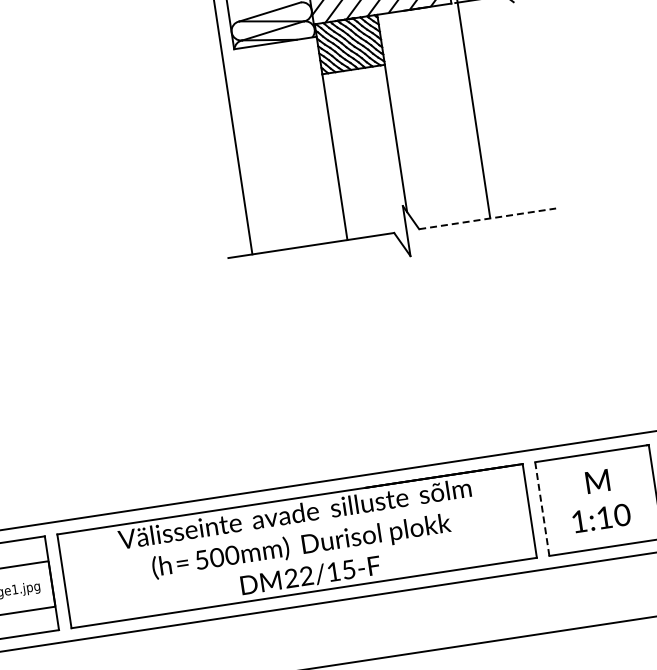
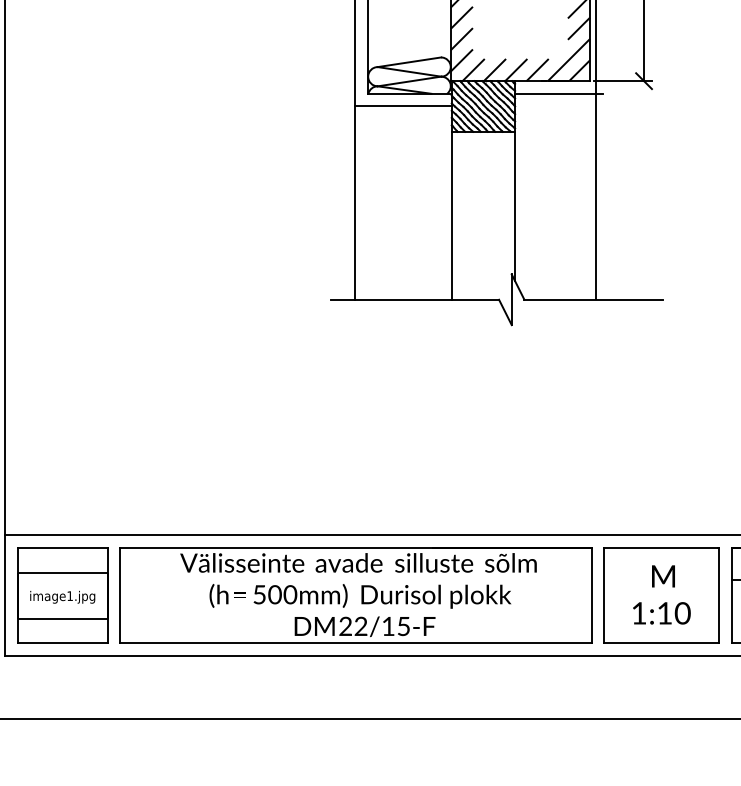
line: (422, 20) -> (558, 93), added
line: (271, 56) -> (403, 106), added
line: (488, 218) -> (594, 299), dashed -> solid
line: (542, 508) -> (604, 594), dashed -> solid

